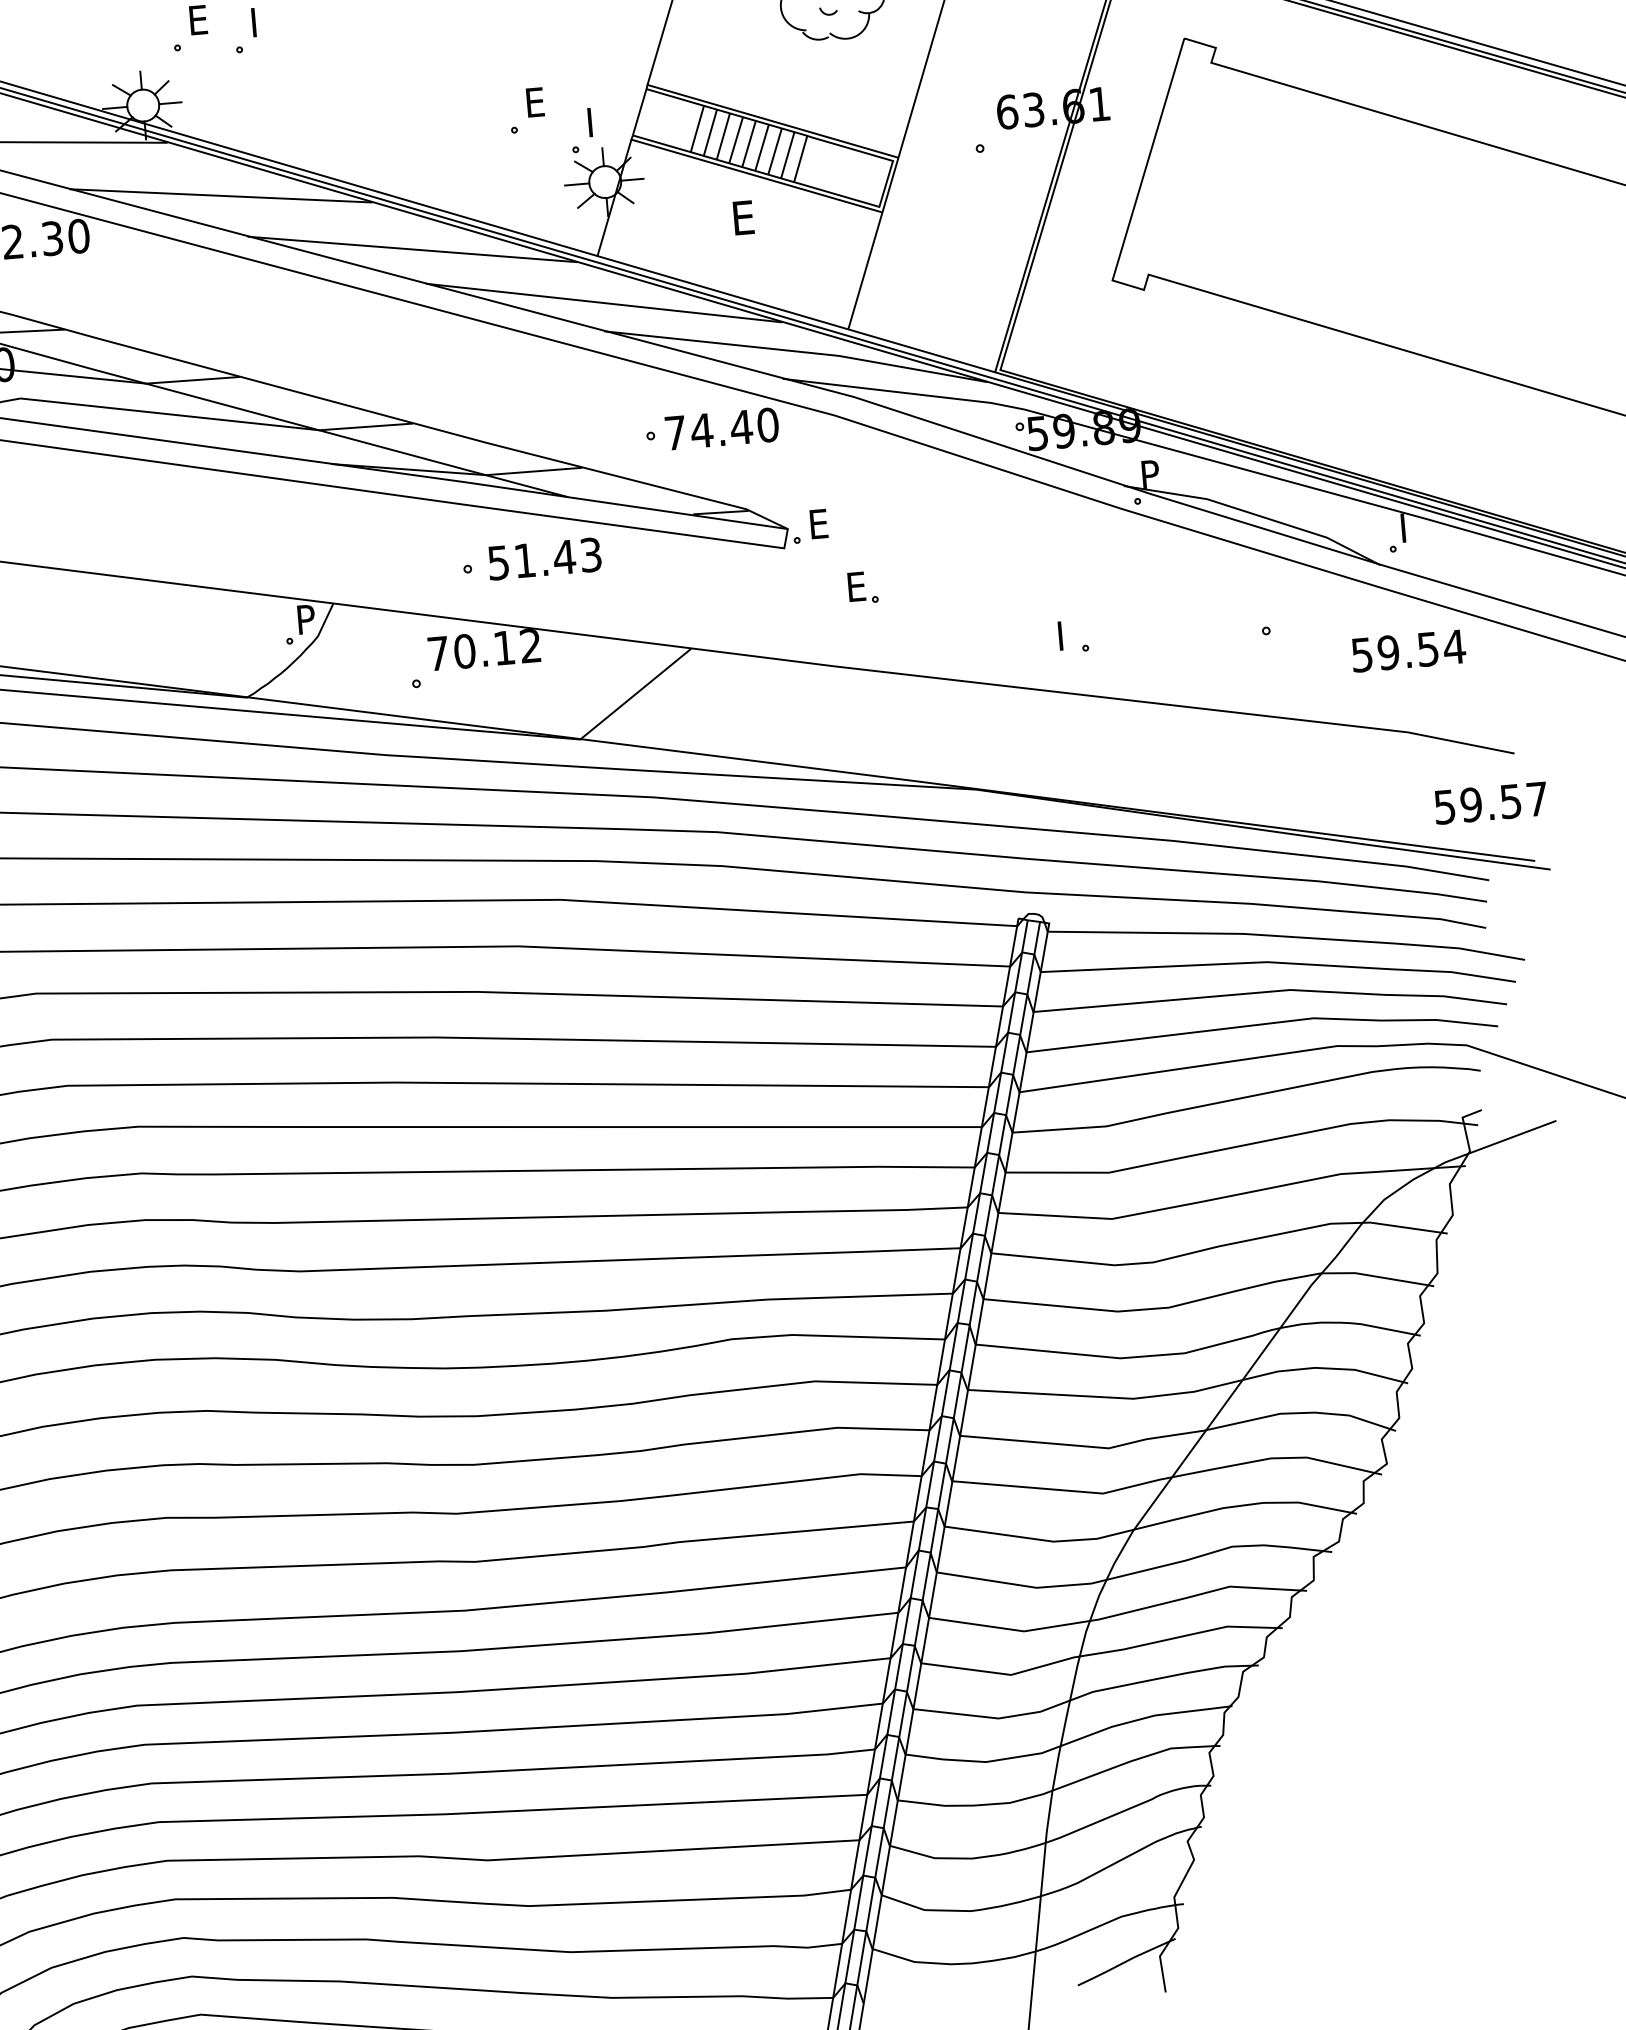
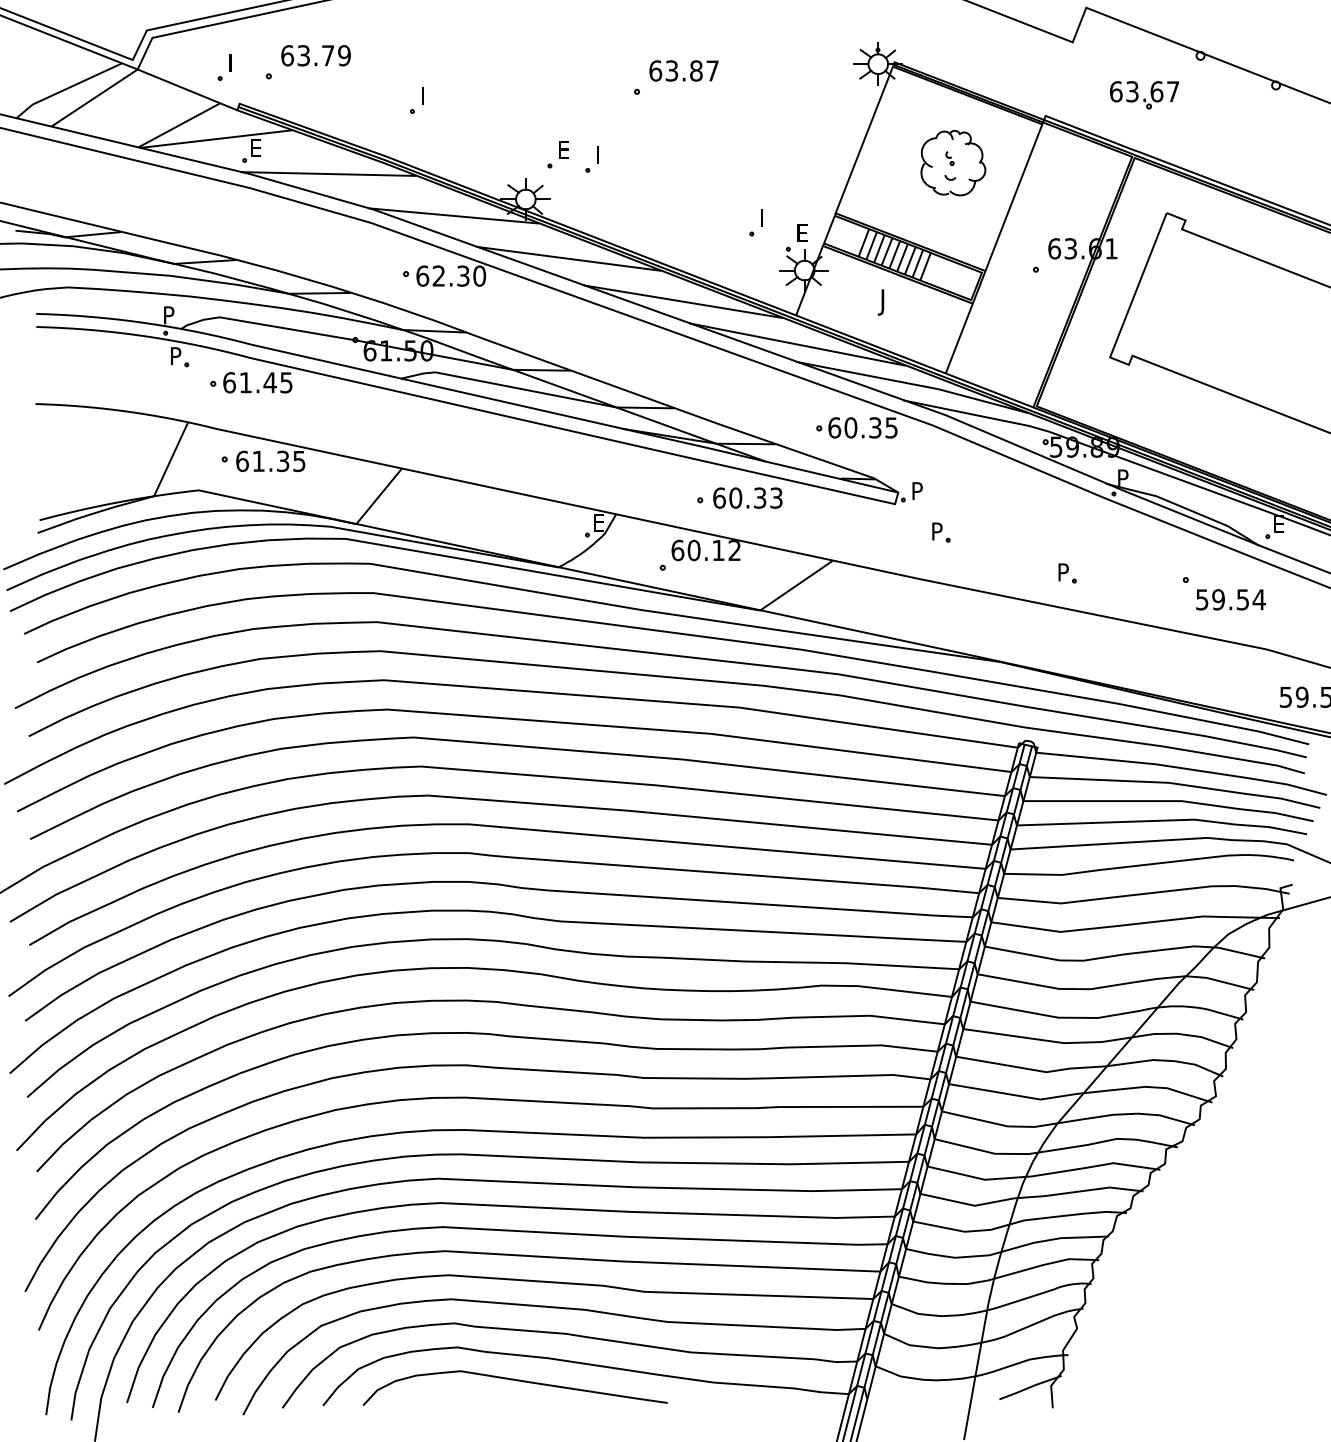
text: (535, 101) -> (766, 217), E -> I
text: (597, 120) -> (803, 232), I -> E
text: (740, 222) -> (885, 302), E -> J
text: (722, 428) -> (863, 427), 74.40 -> 60.35
text: (818, 524) -> (917, 491), E -> P
text: (1410, 526) -> (1279, 523), I -> E
text: (531, 559) -> (739, 497), 51.43 -> 60.33
text: (856, 586) -> (937, 531), E -> P
text: (305, 619) -> (598, 522), P -> E
text: (1066, 635) -> (1063, 572), I -> P
text: (1407, 650) -> (1230, 599), moved
text: (437, 653) -> (677, 550), 70.12 -> 60.12

